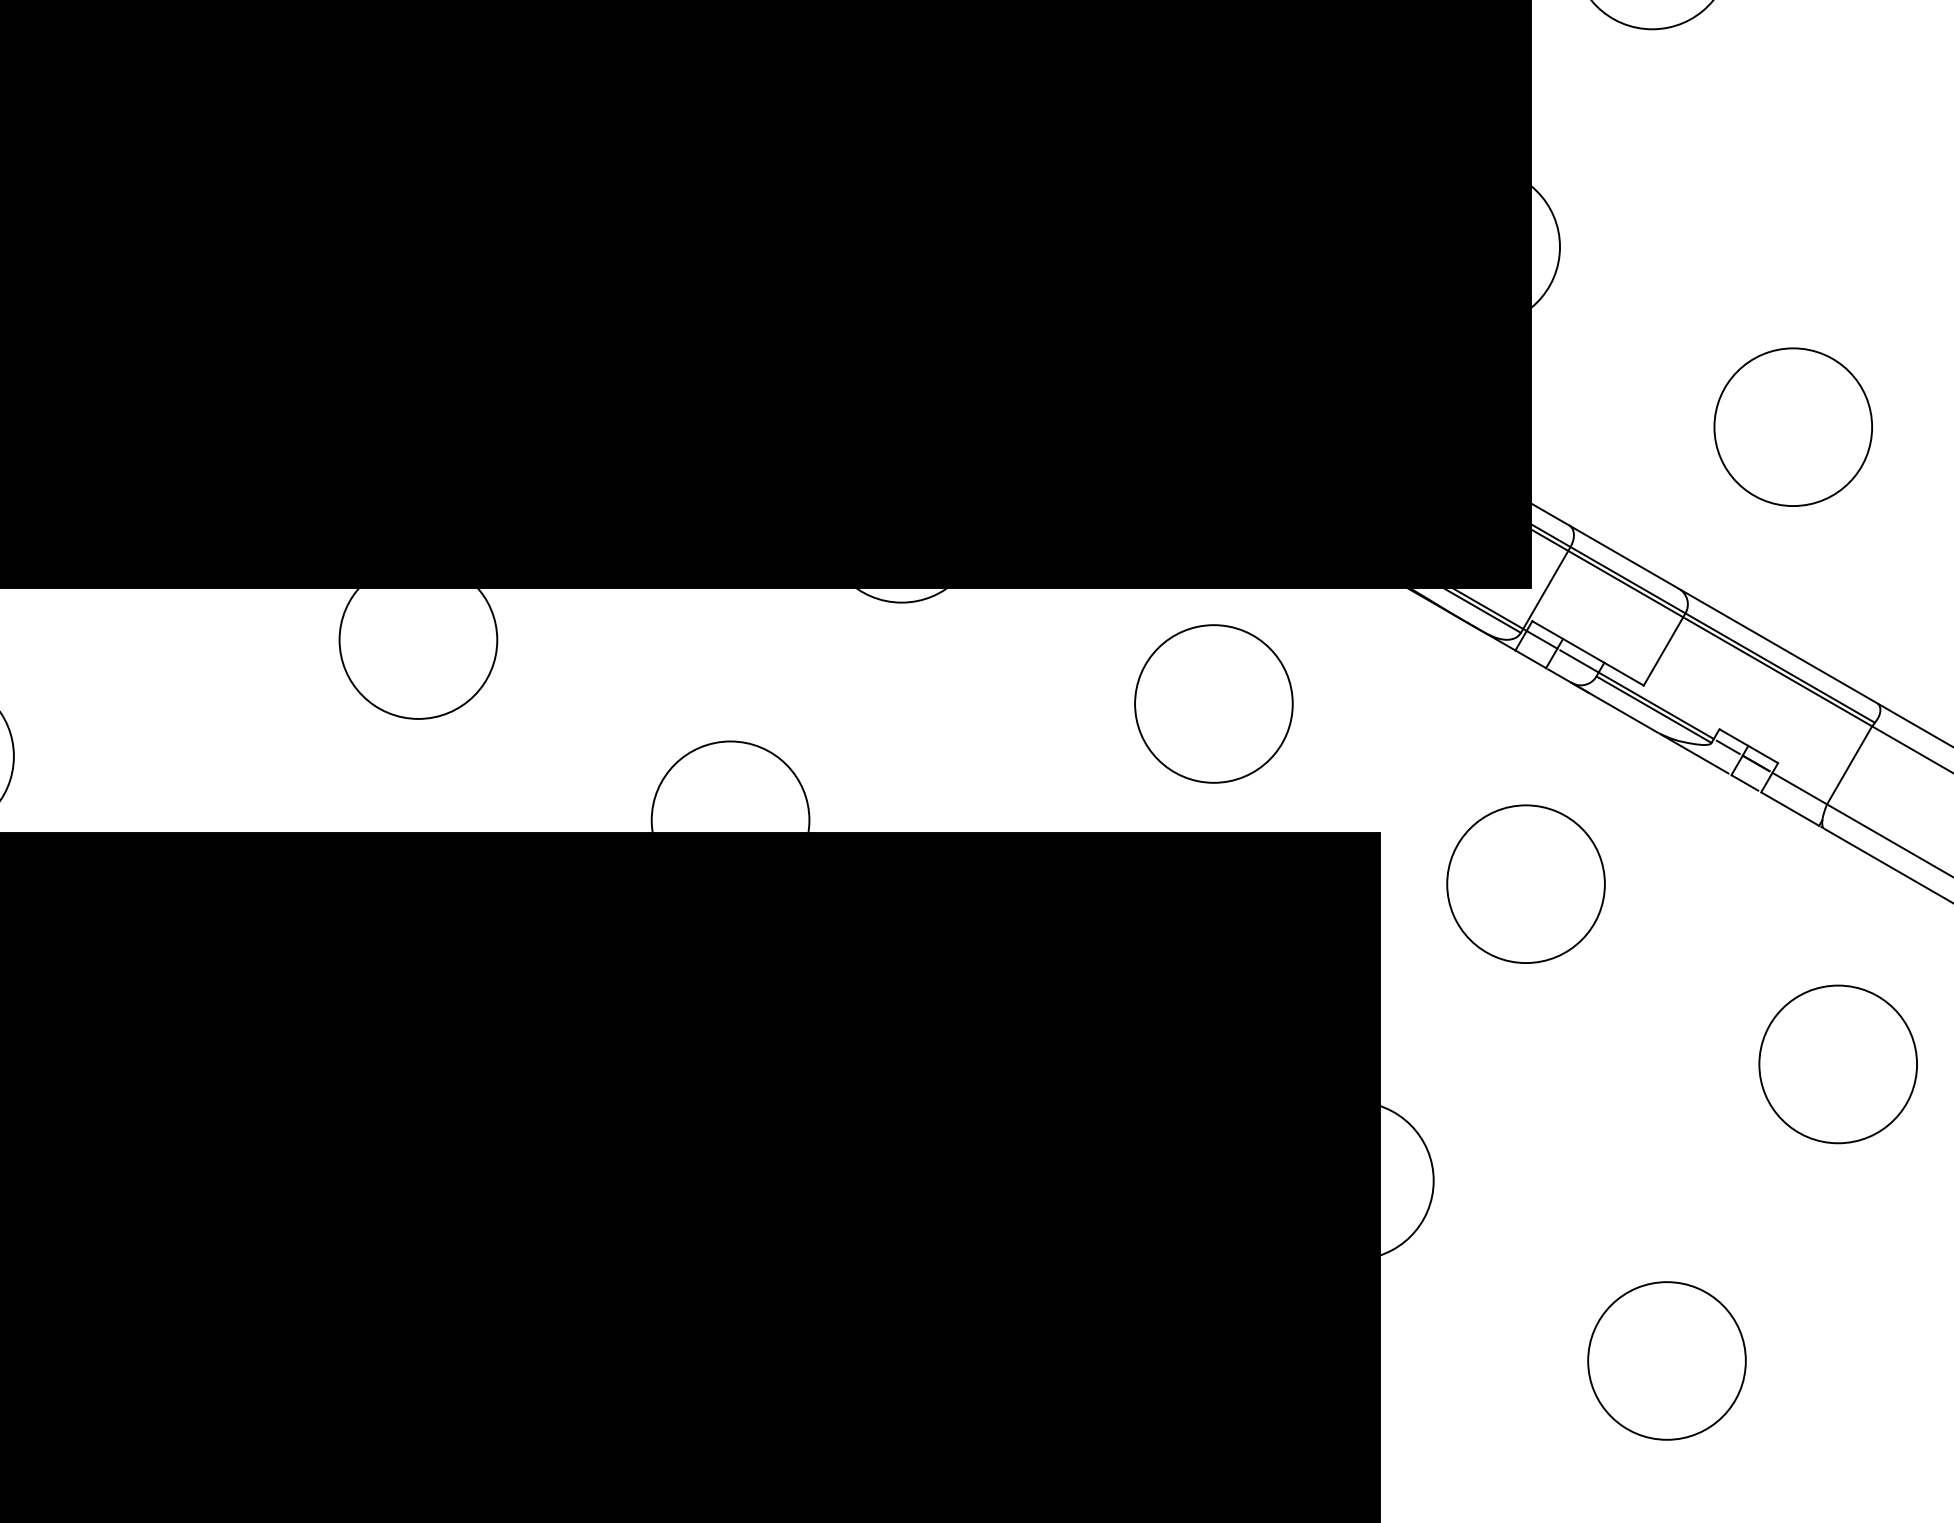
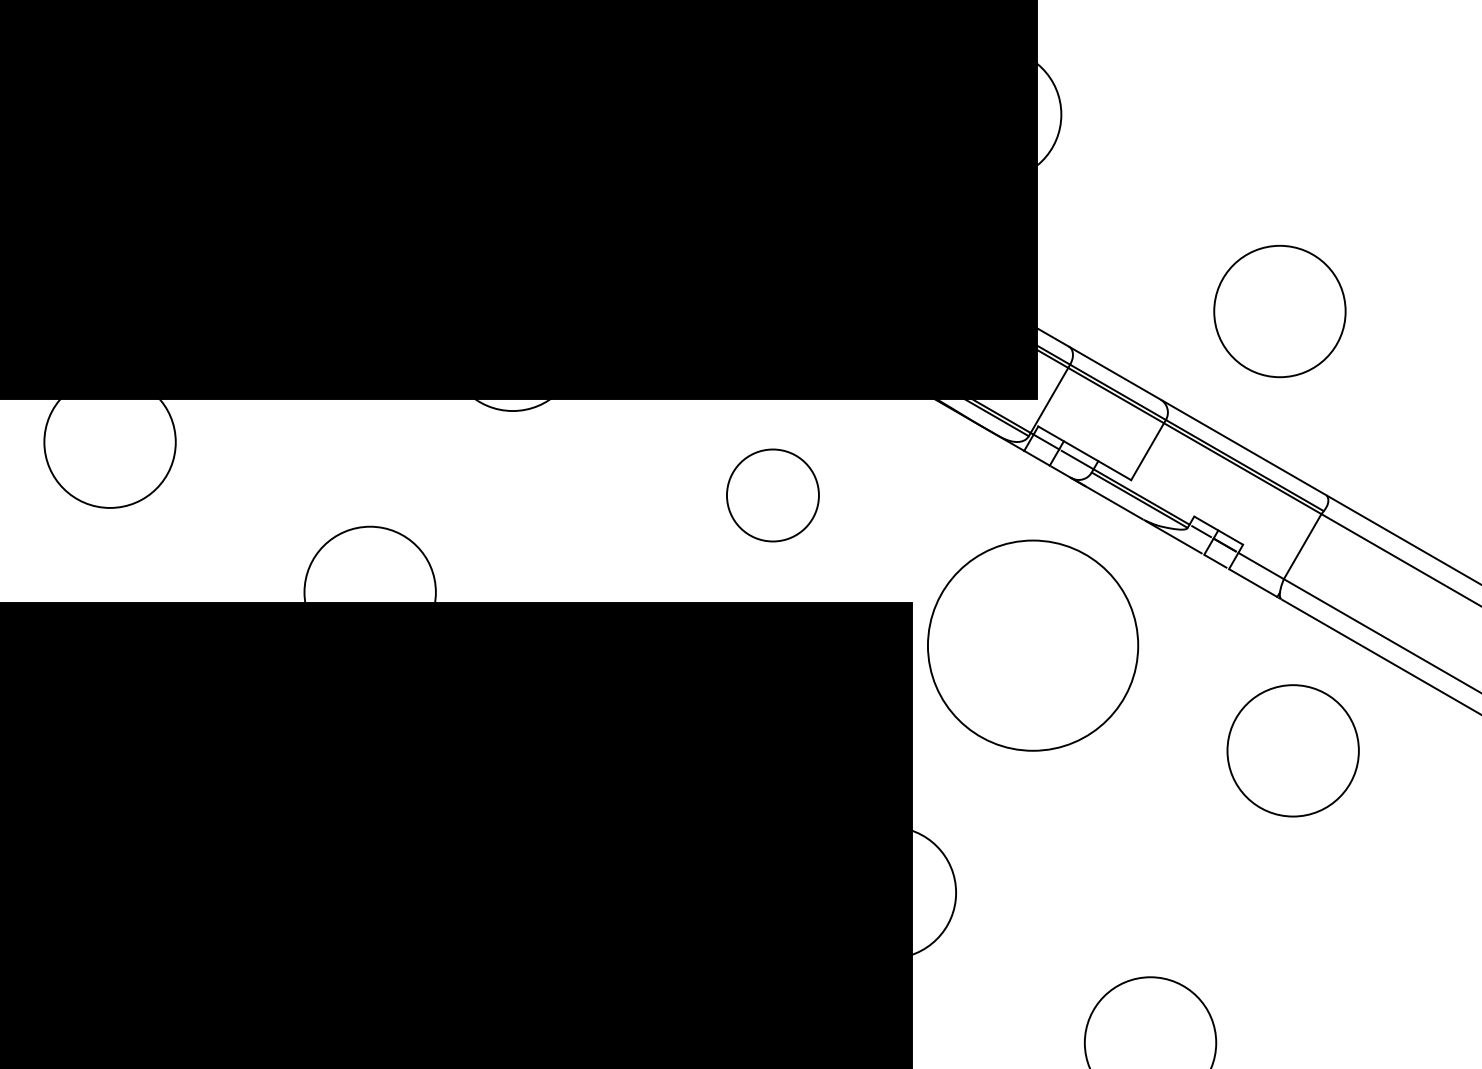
circle: (1792, 426) -> (1279, 310), moved
circle: (1213, 703) -> (772, 495), size x0.7
circle: (1525, 884) -> (1032, 645), size x1.6
circle: (1837, 1064) -> (1292, 750), moved

